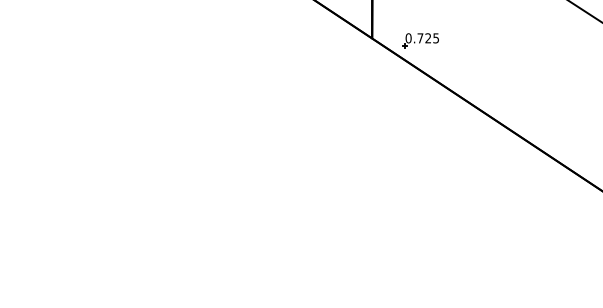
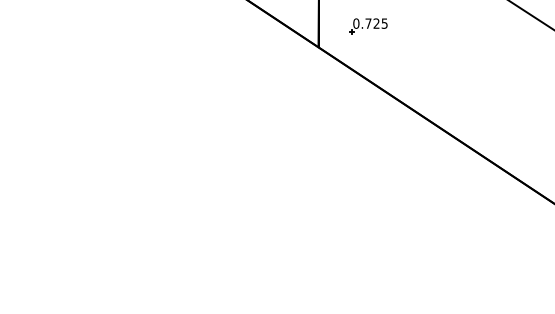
part: (420, 40) -> (368, 25), moved

